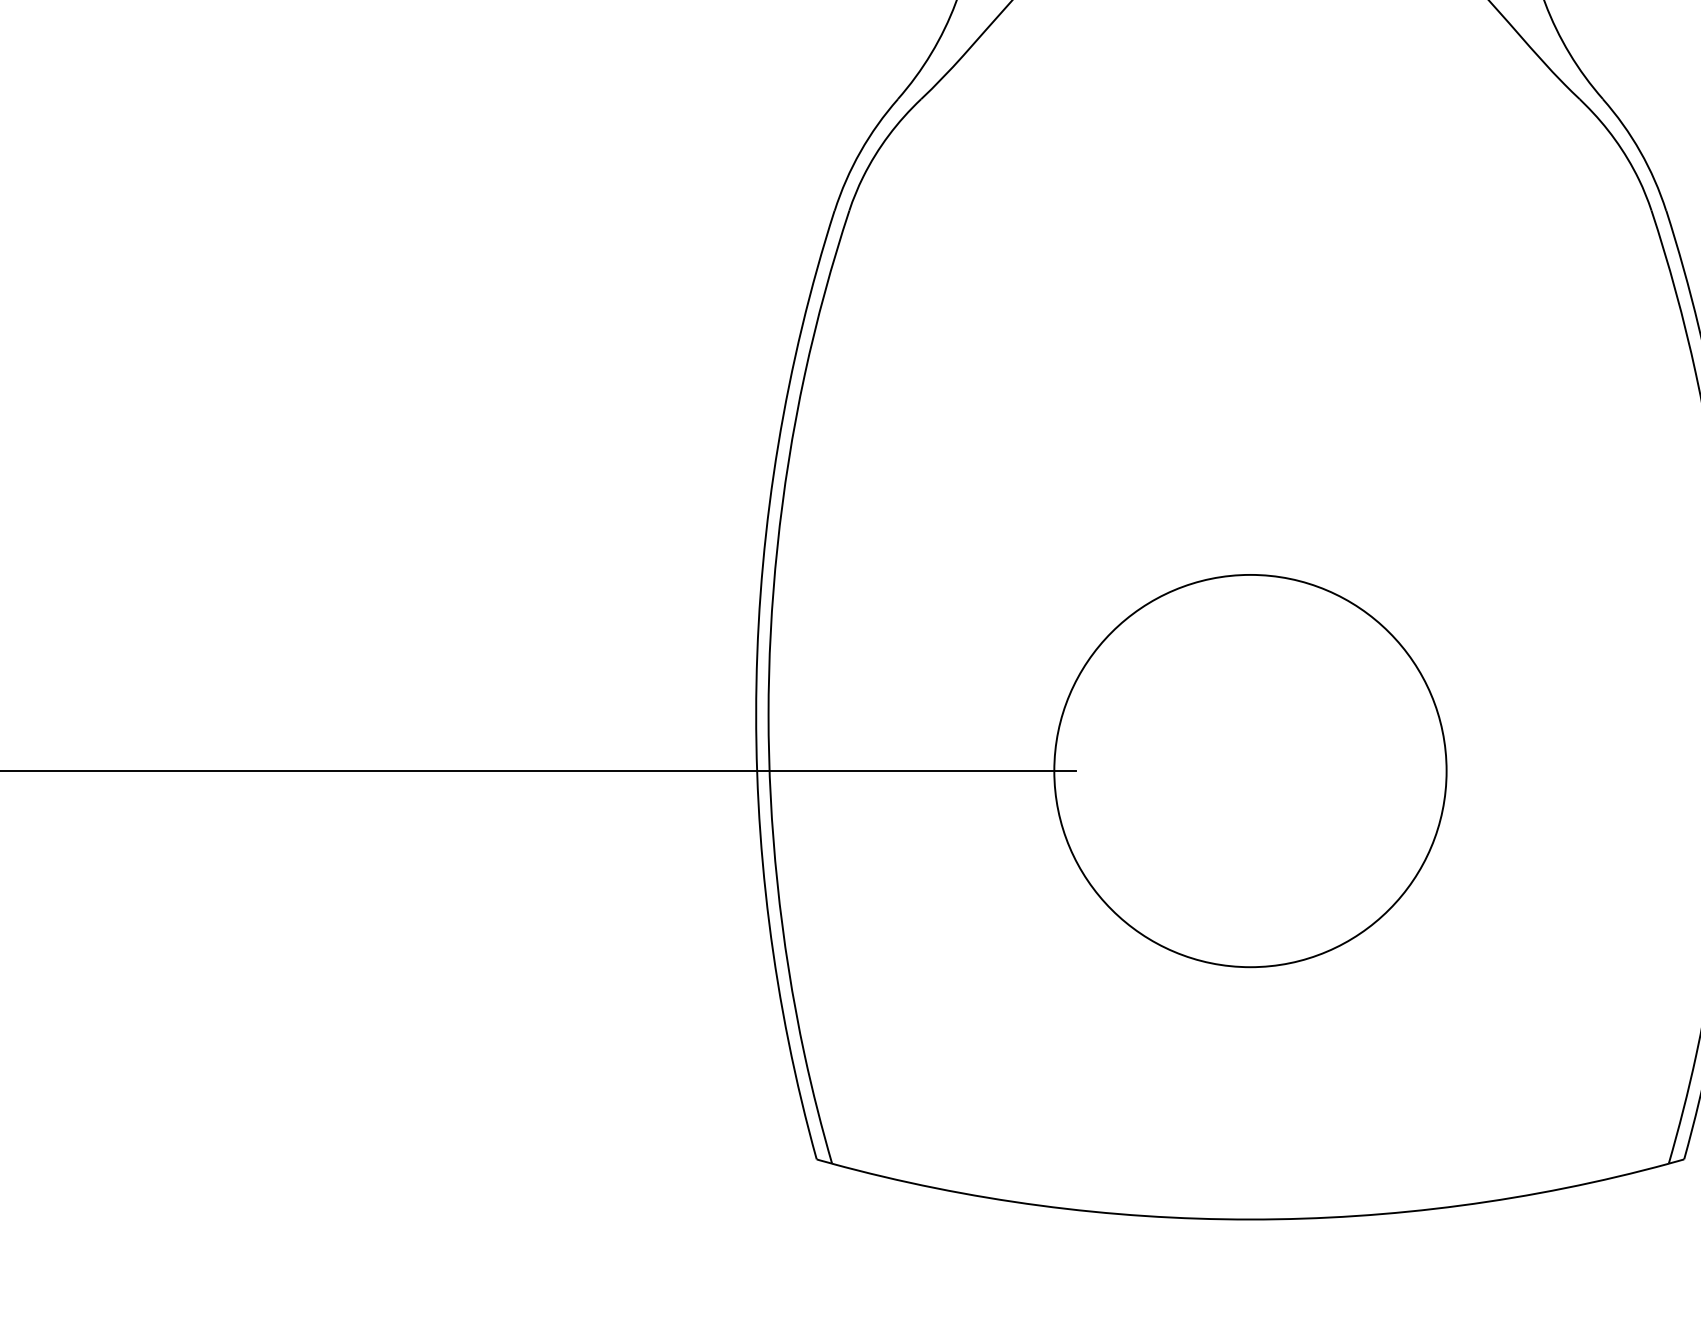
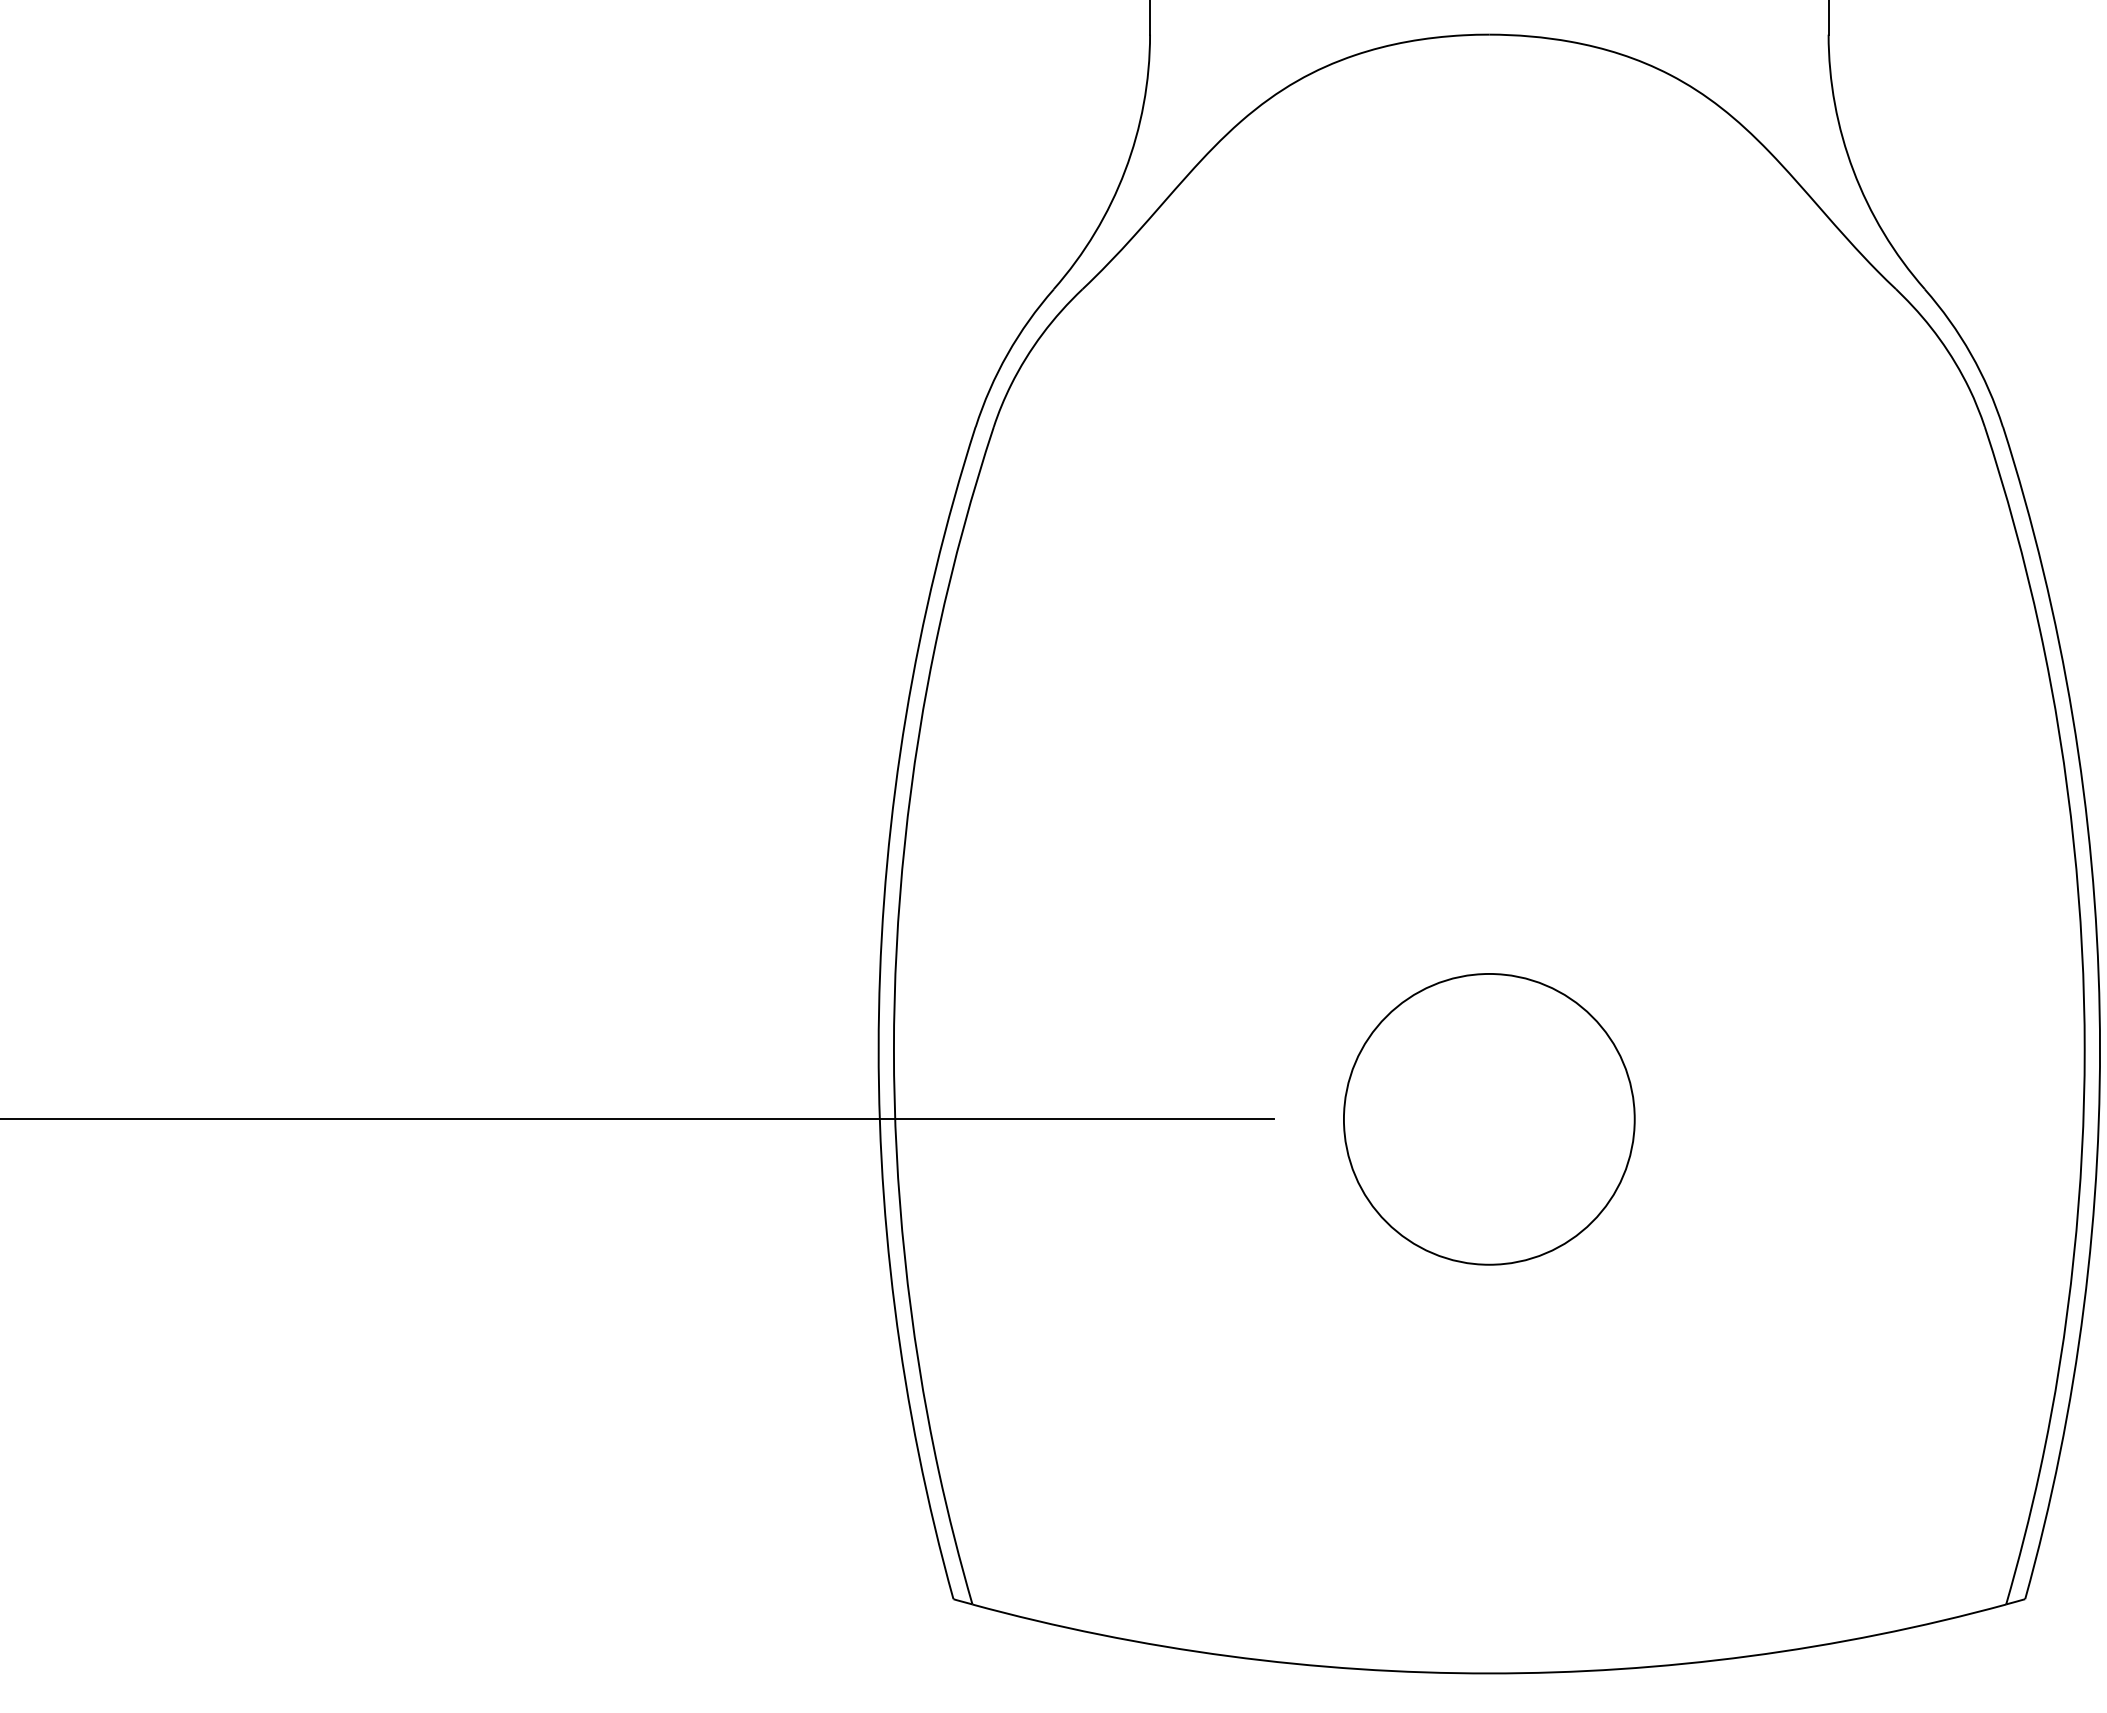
circle: (1250, 771) -> (1489, 1119), size x0.6

